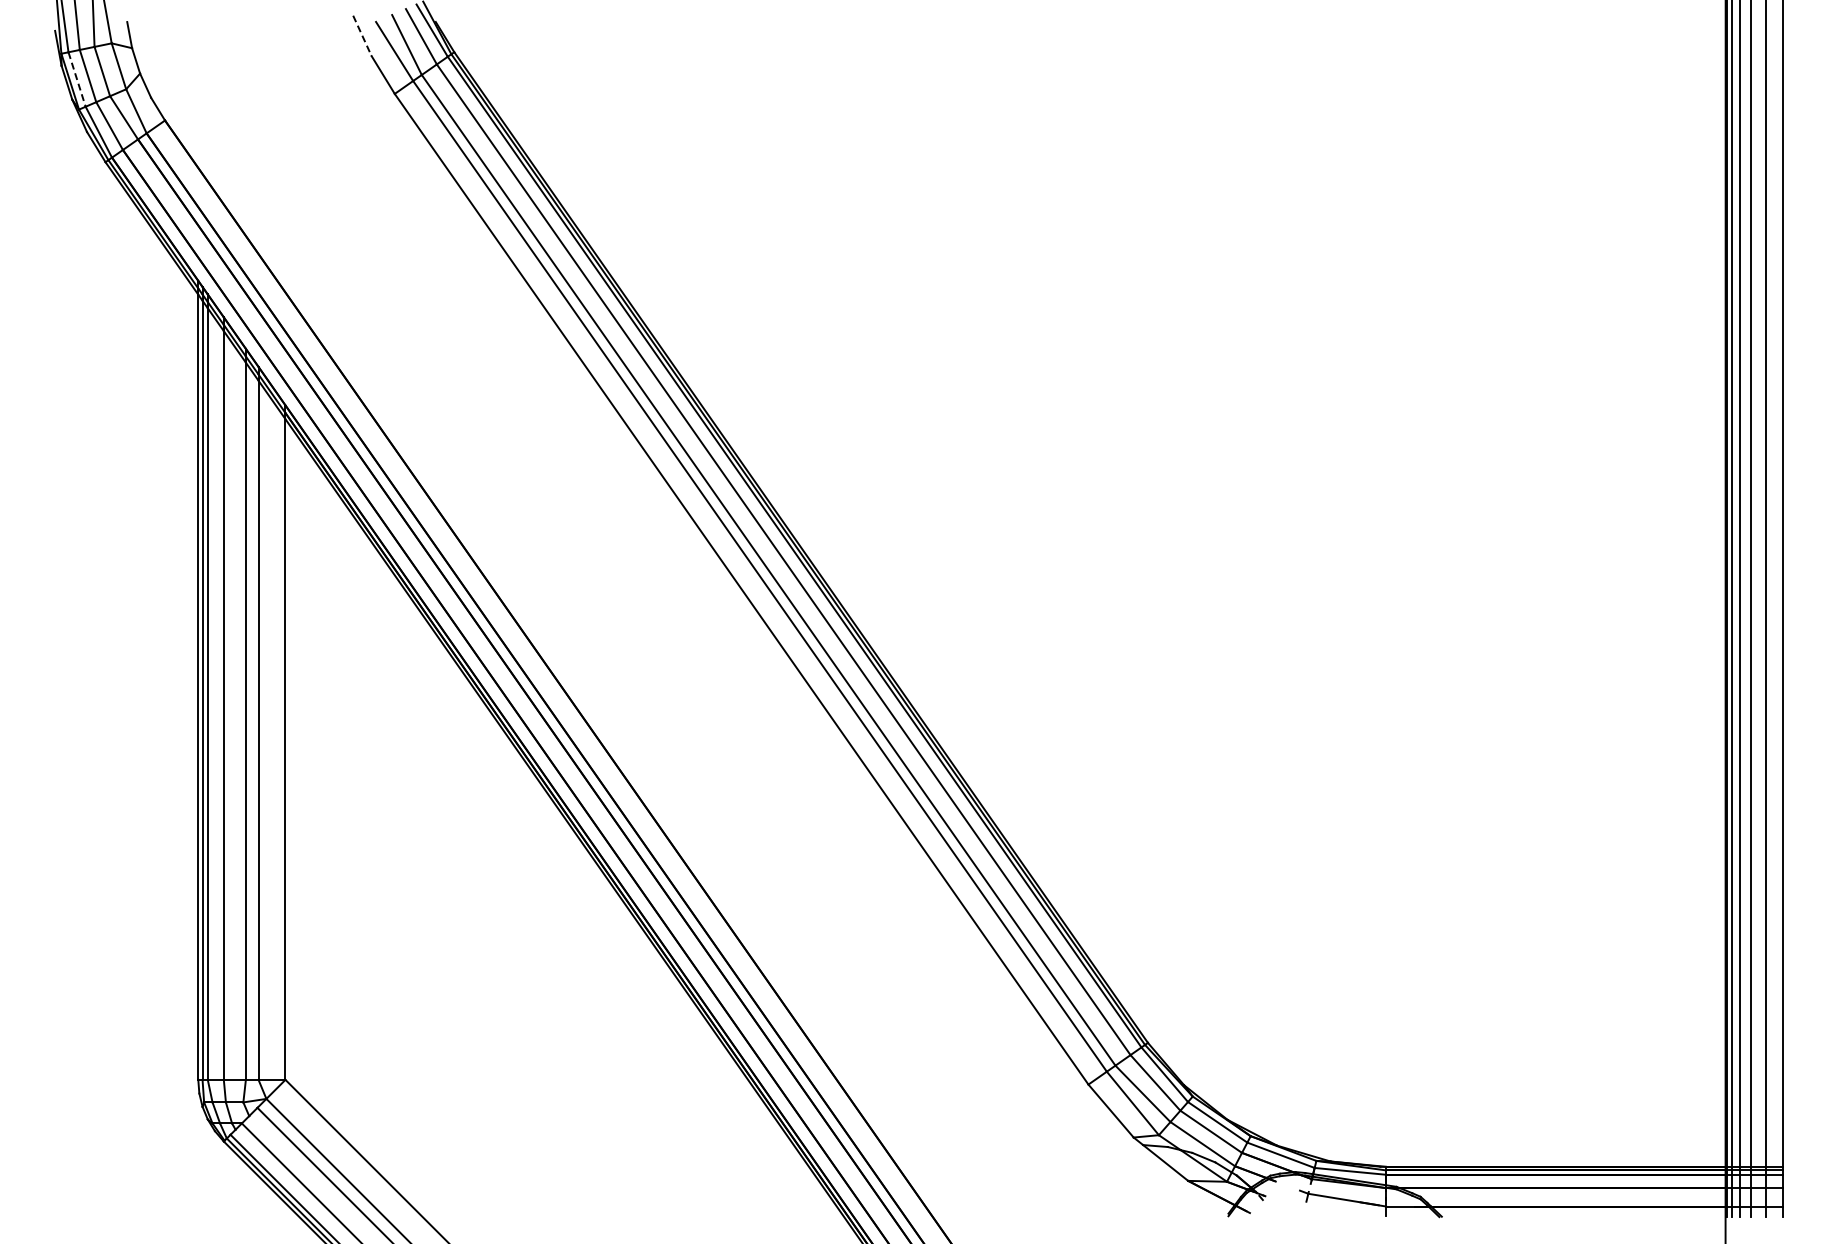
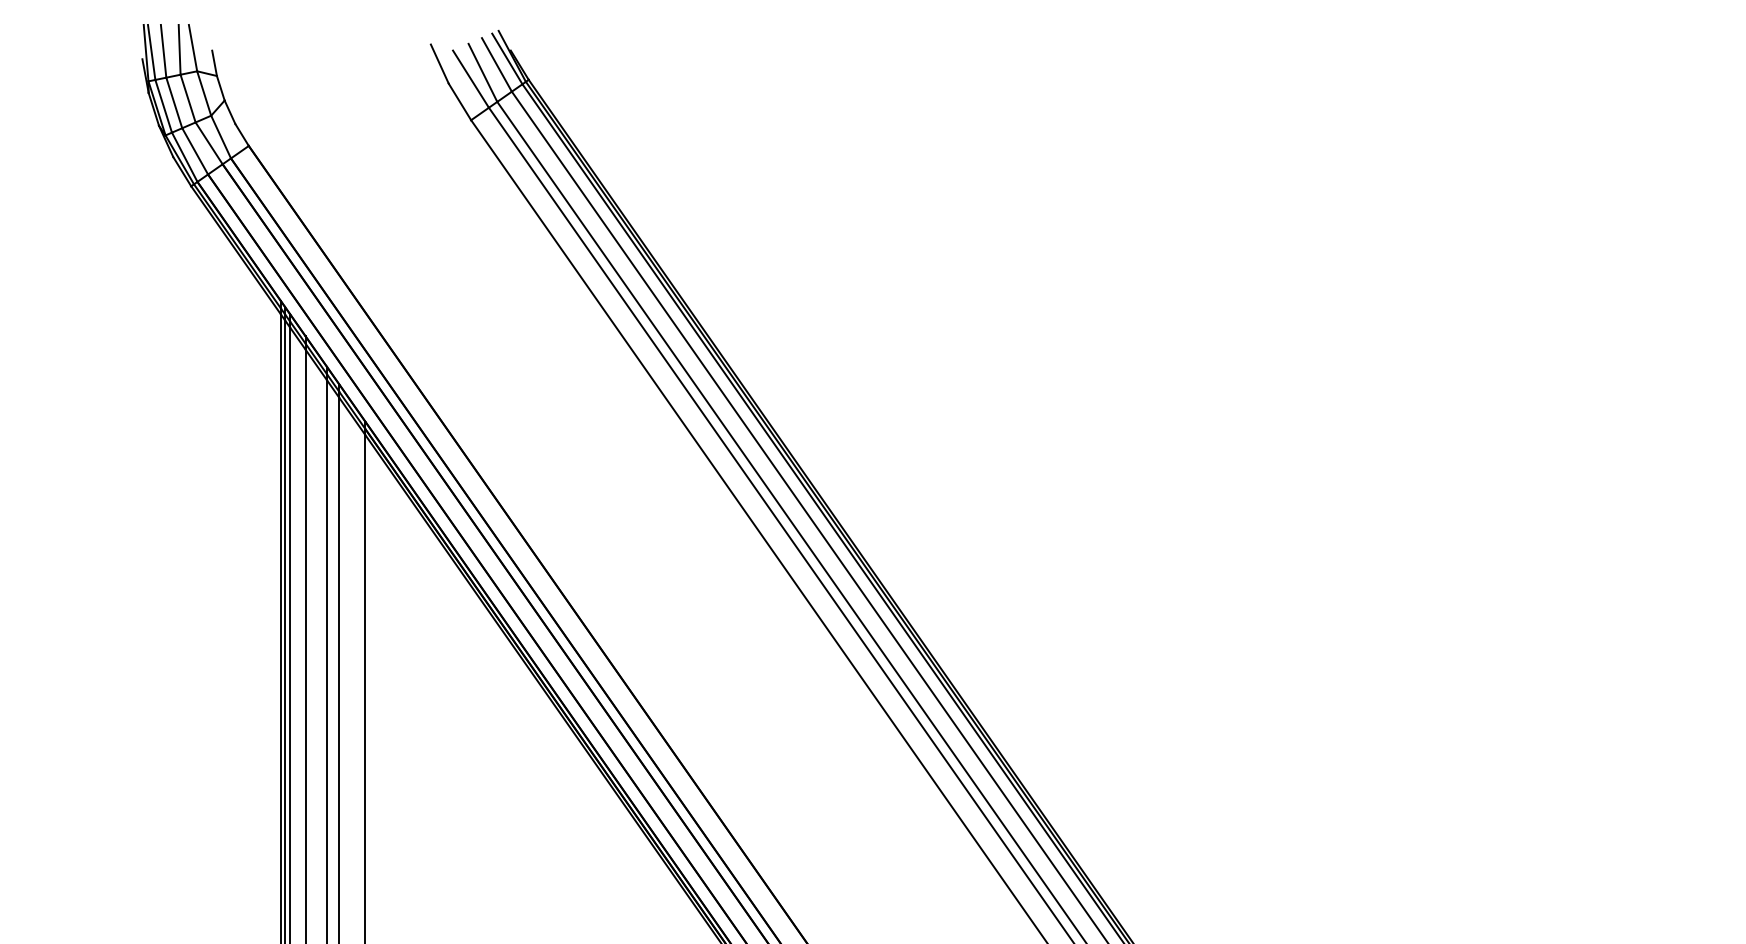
line: (362, 36) -> (439, 64), dashed -> solid
line: (77, 79) -> (164, 106), dashed -> solid

